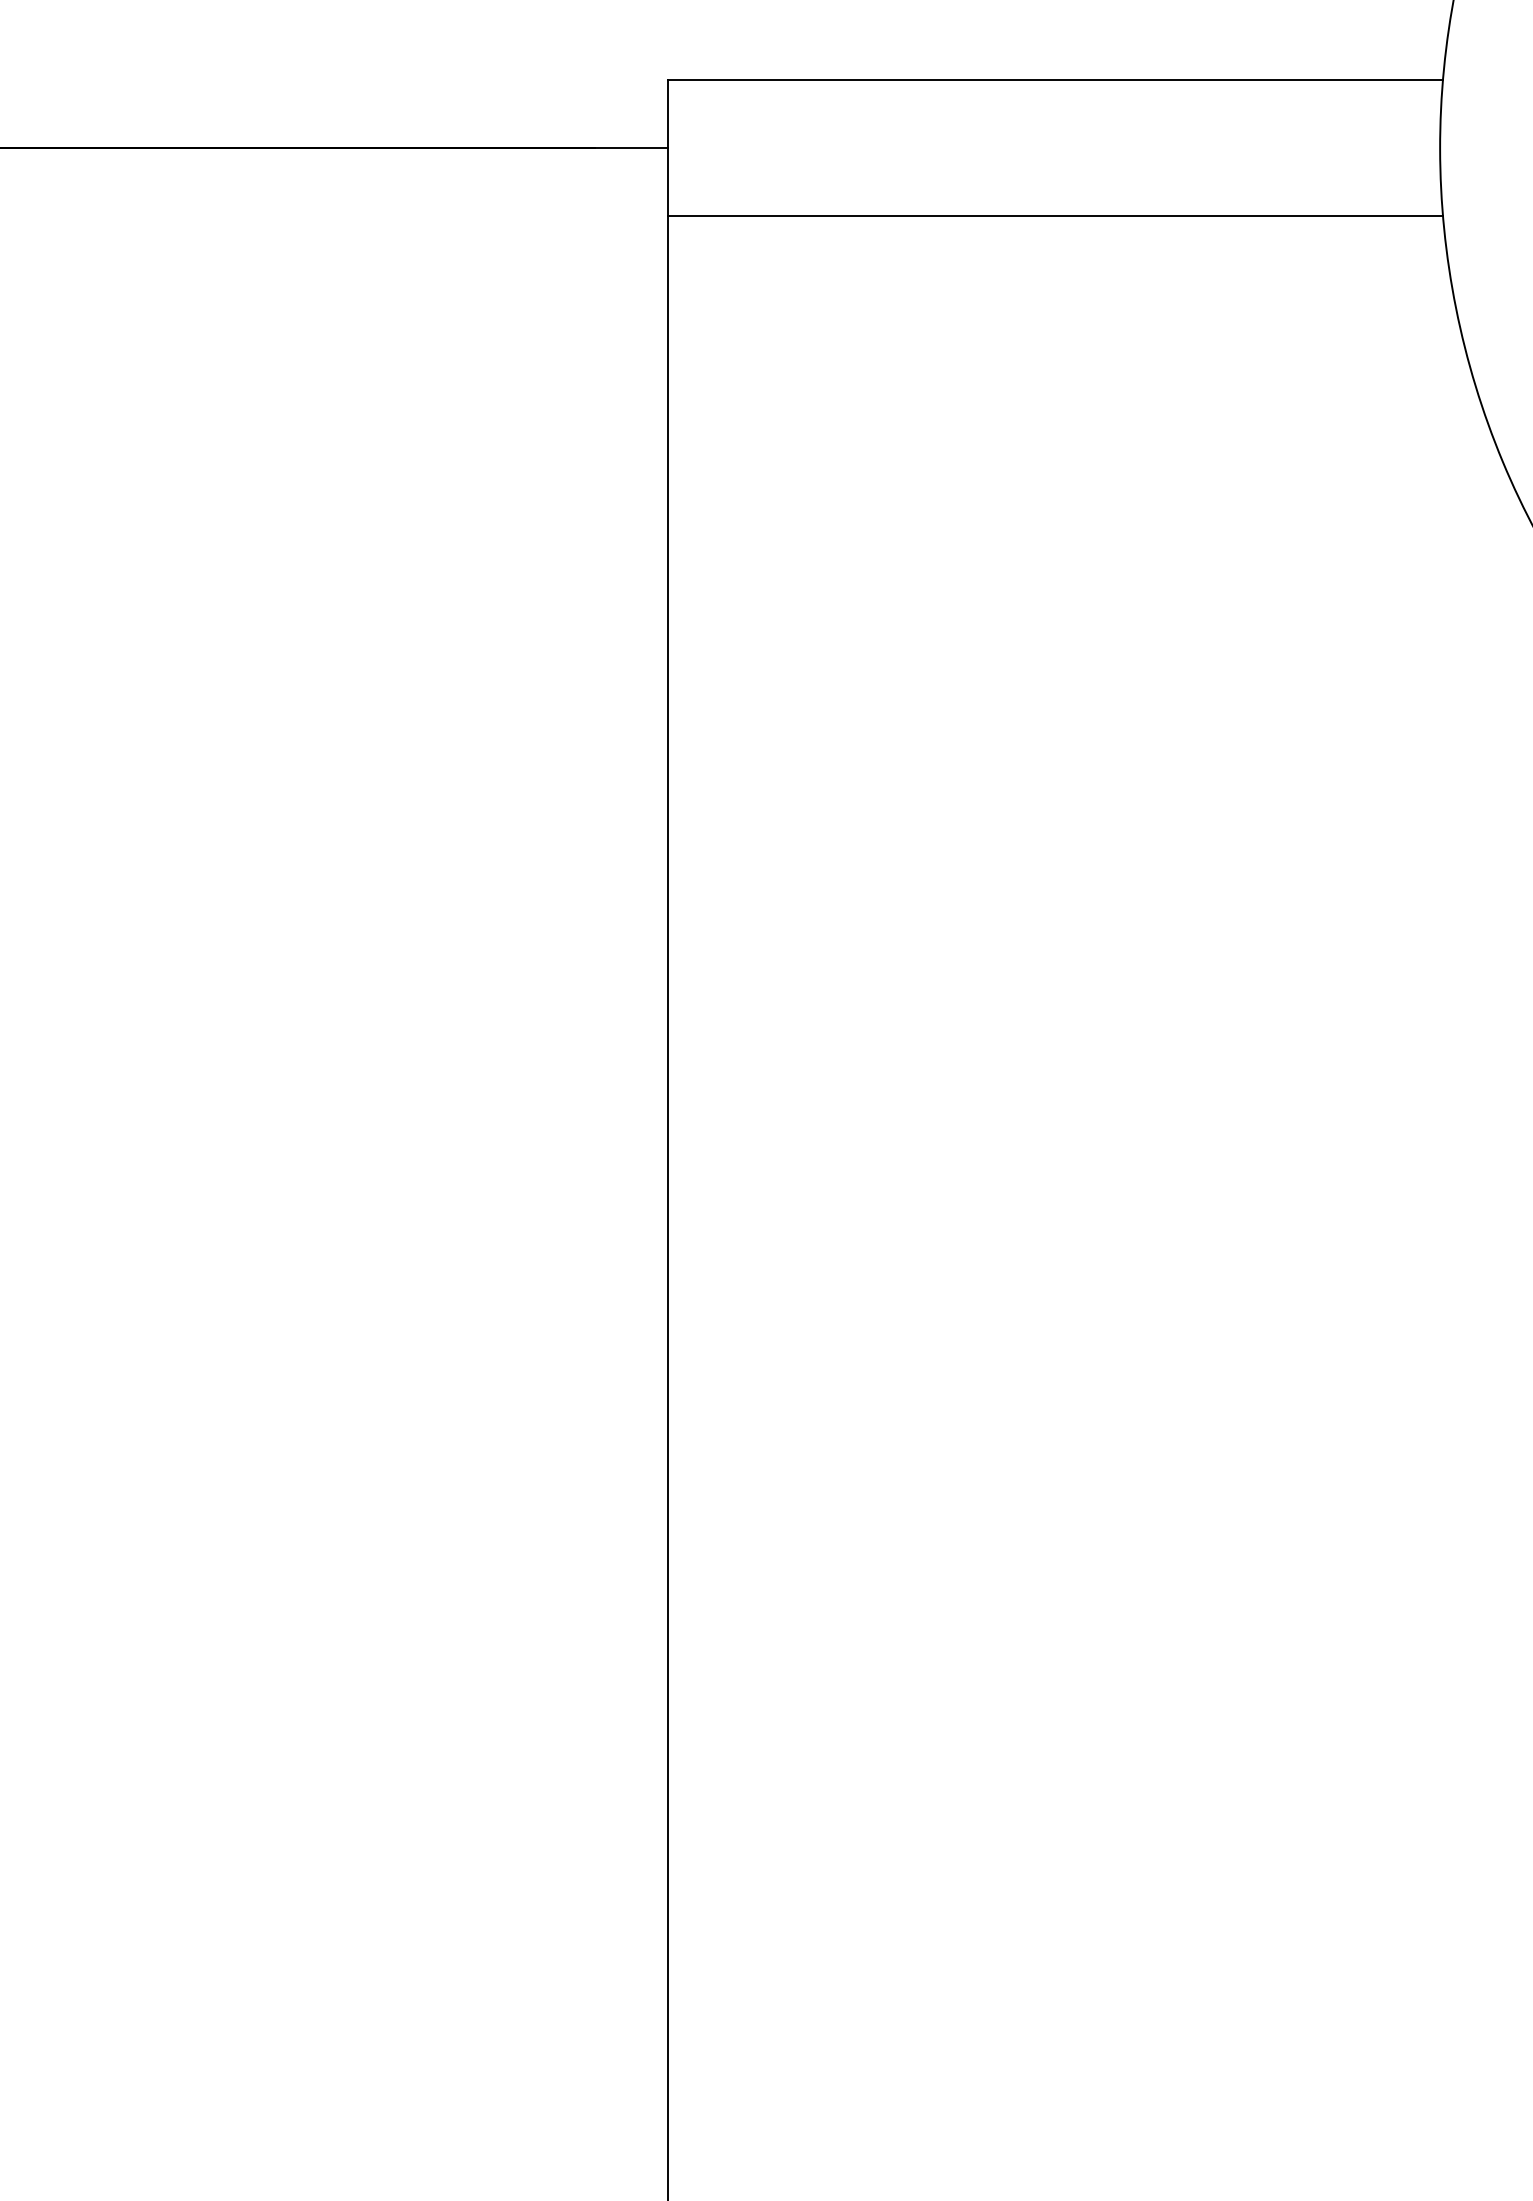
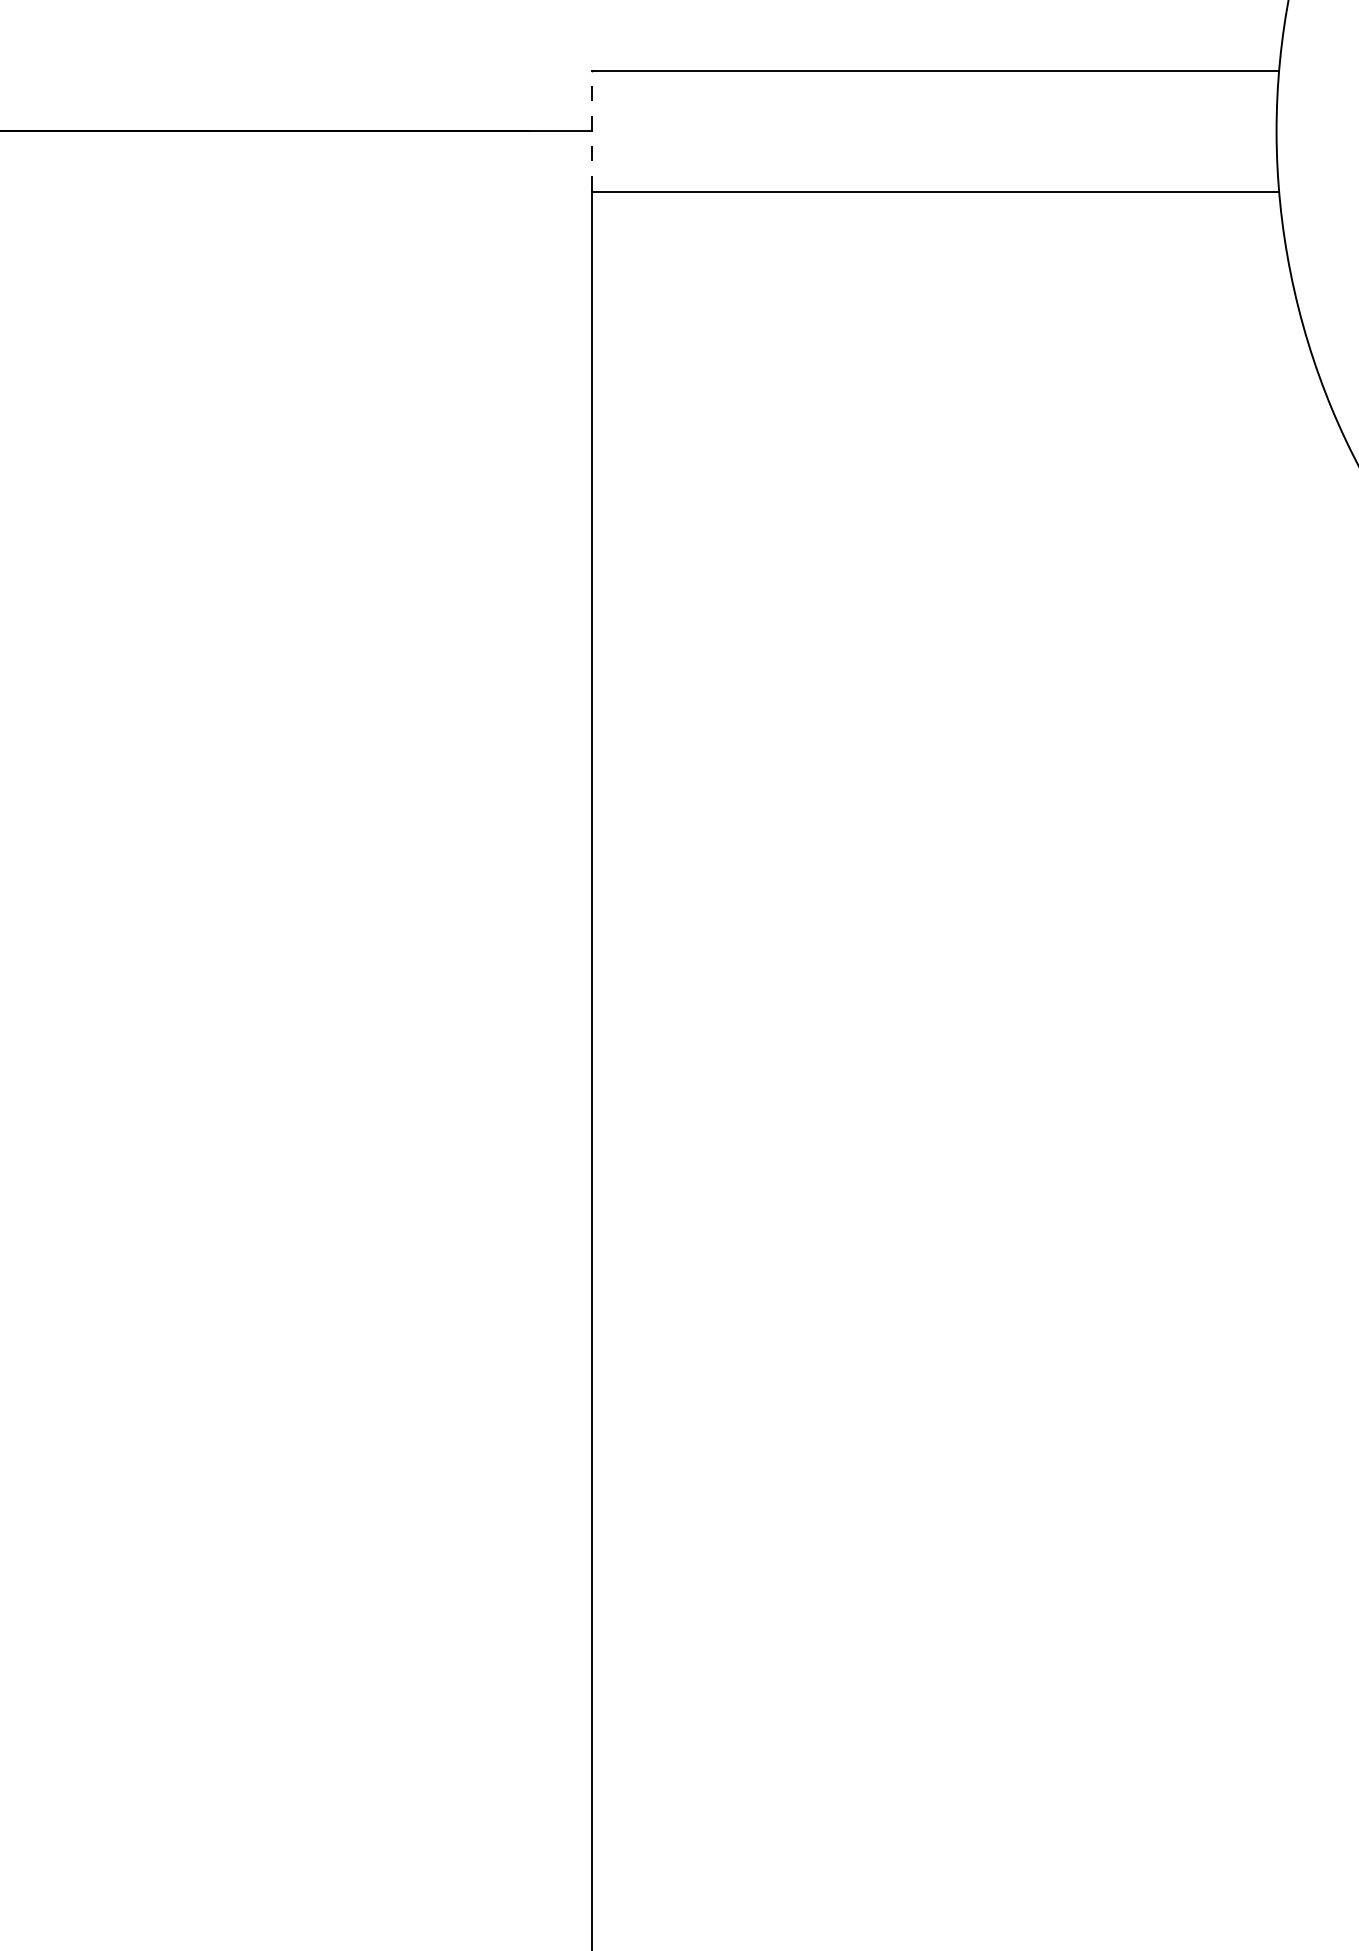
line: (668, 147) -> (592, 130), solid -> dashed

